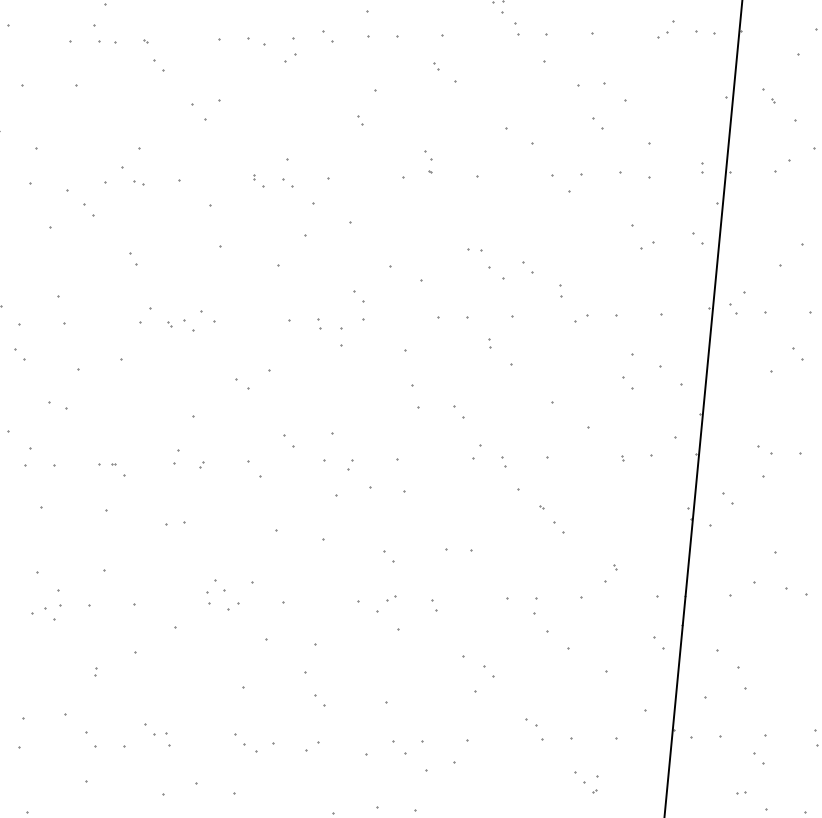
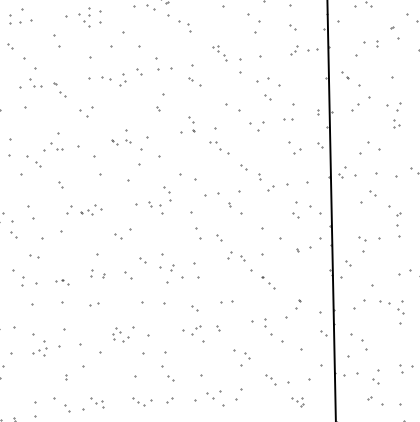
part: (427, 162) -> (191, 124), size x1.43
part: (636, 176) -> (288, 119), size x0.62
part: (487, 263) -> (219, 147), moved

